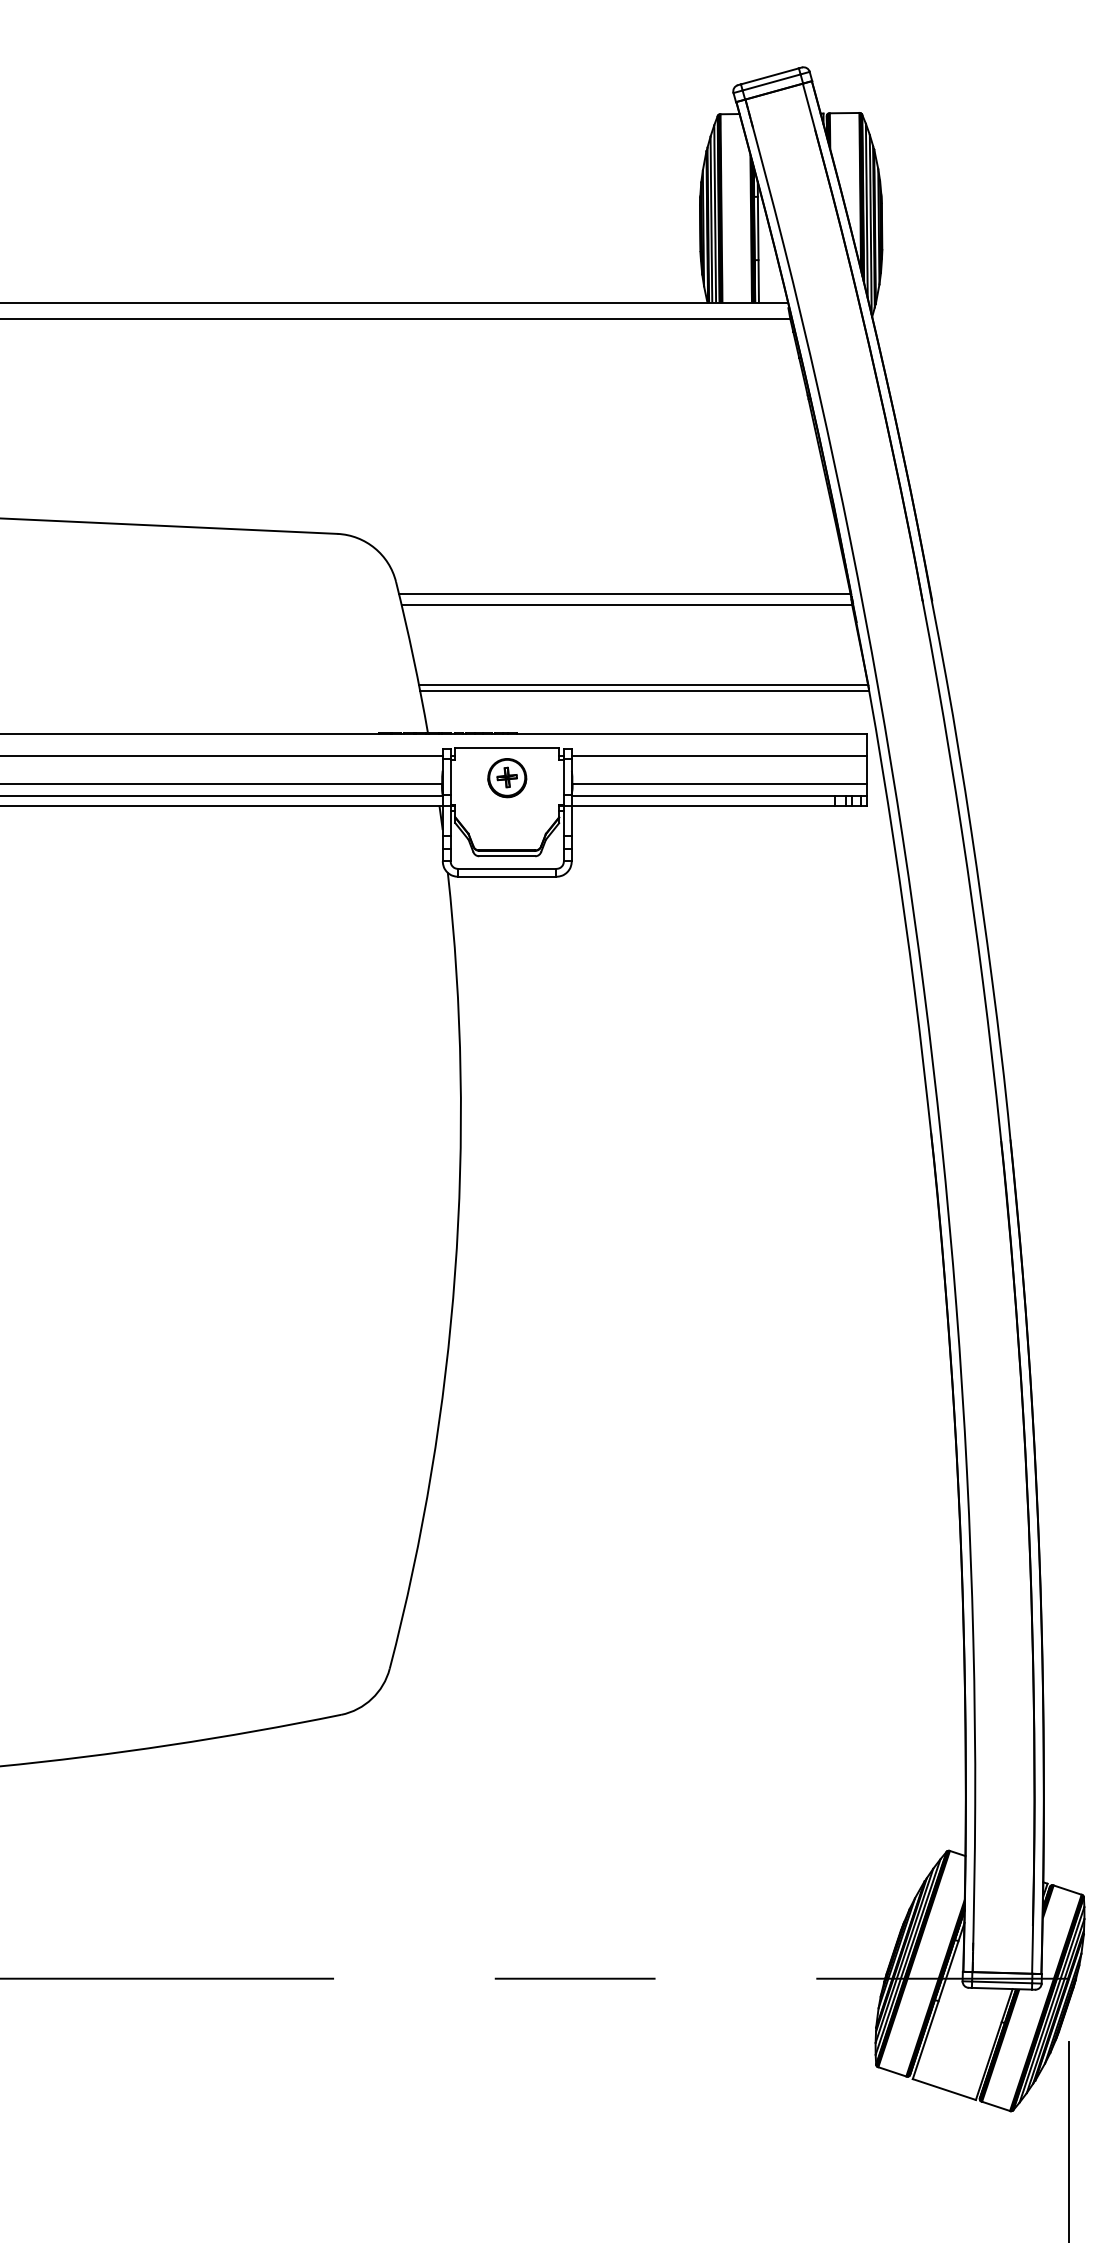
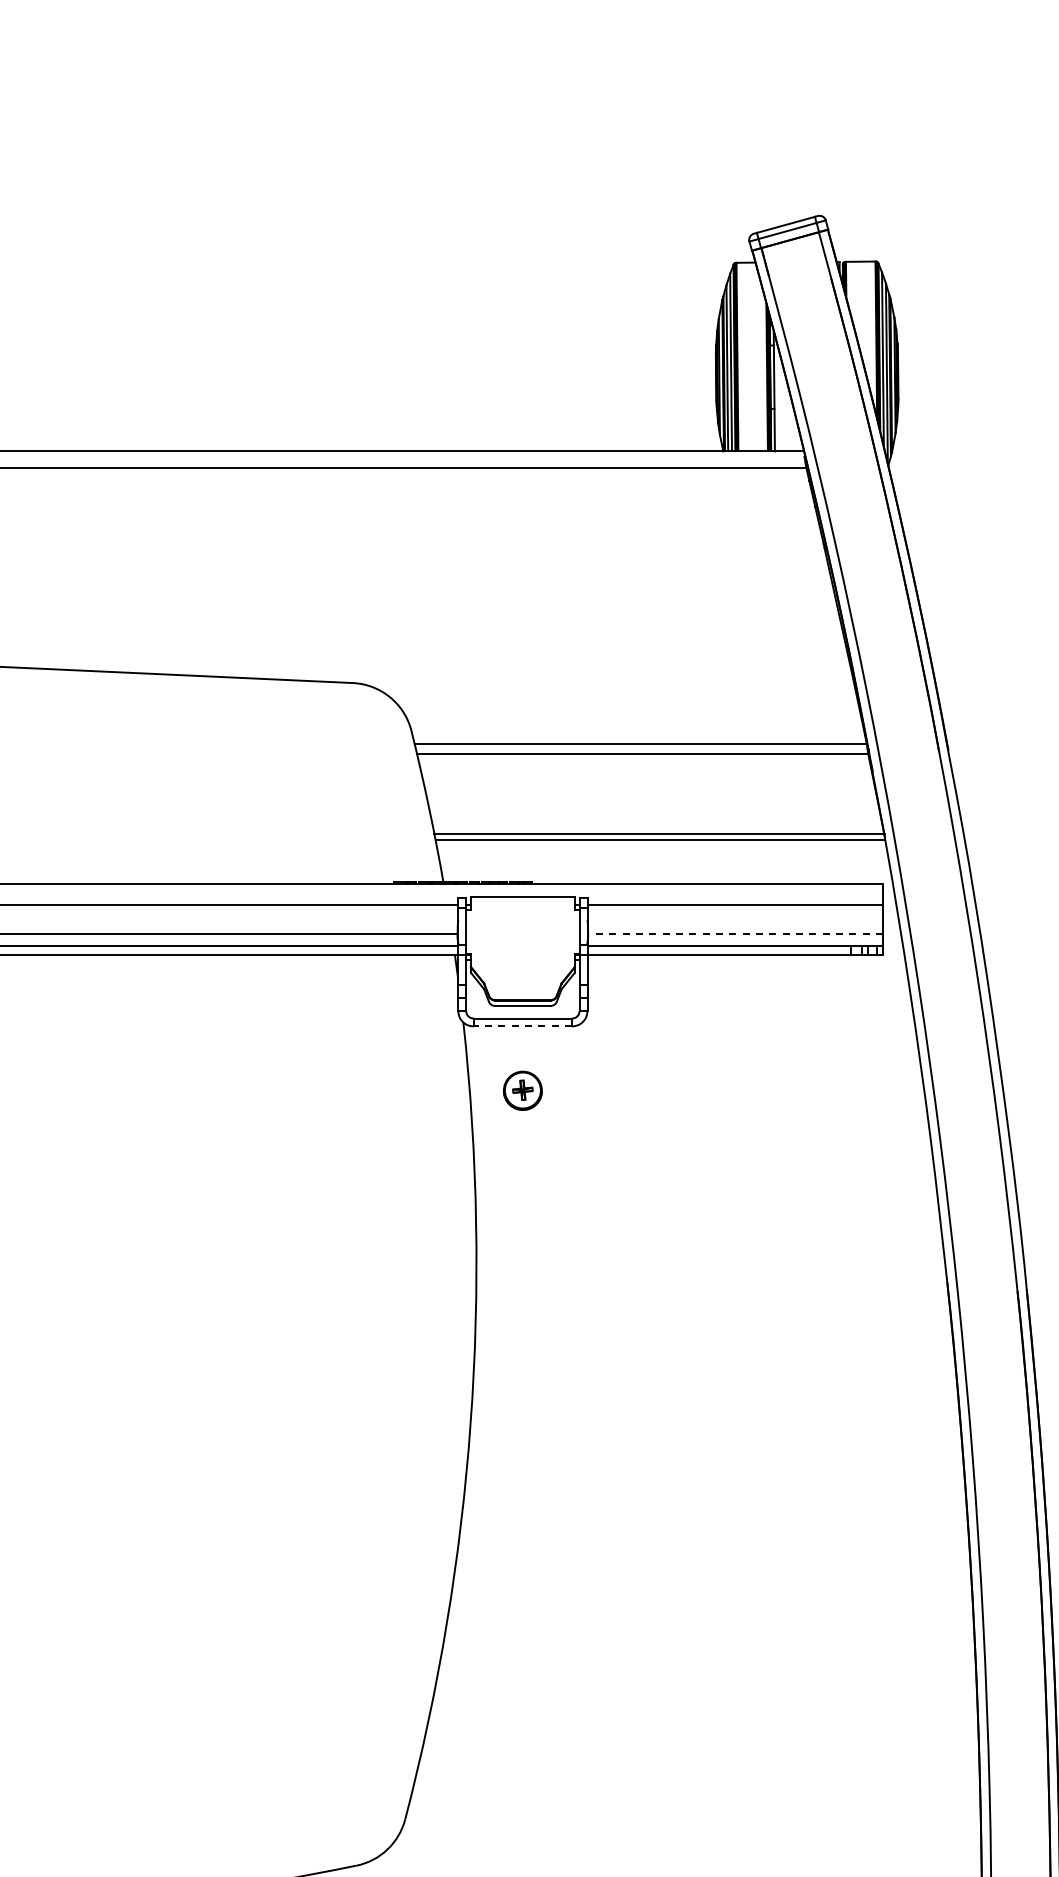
part: (507, 778) -> (523, 1091), moved
line: (719, 784) -> (735, 934), solid -> dashed
line: (506, 876) -> (522, 1026), solid -> dashed

